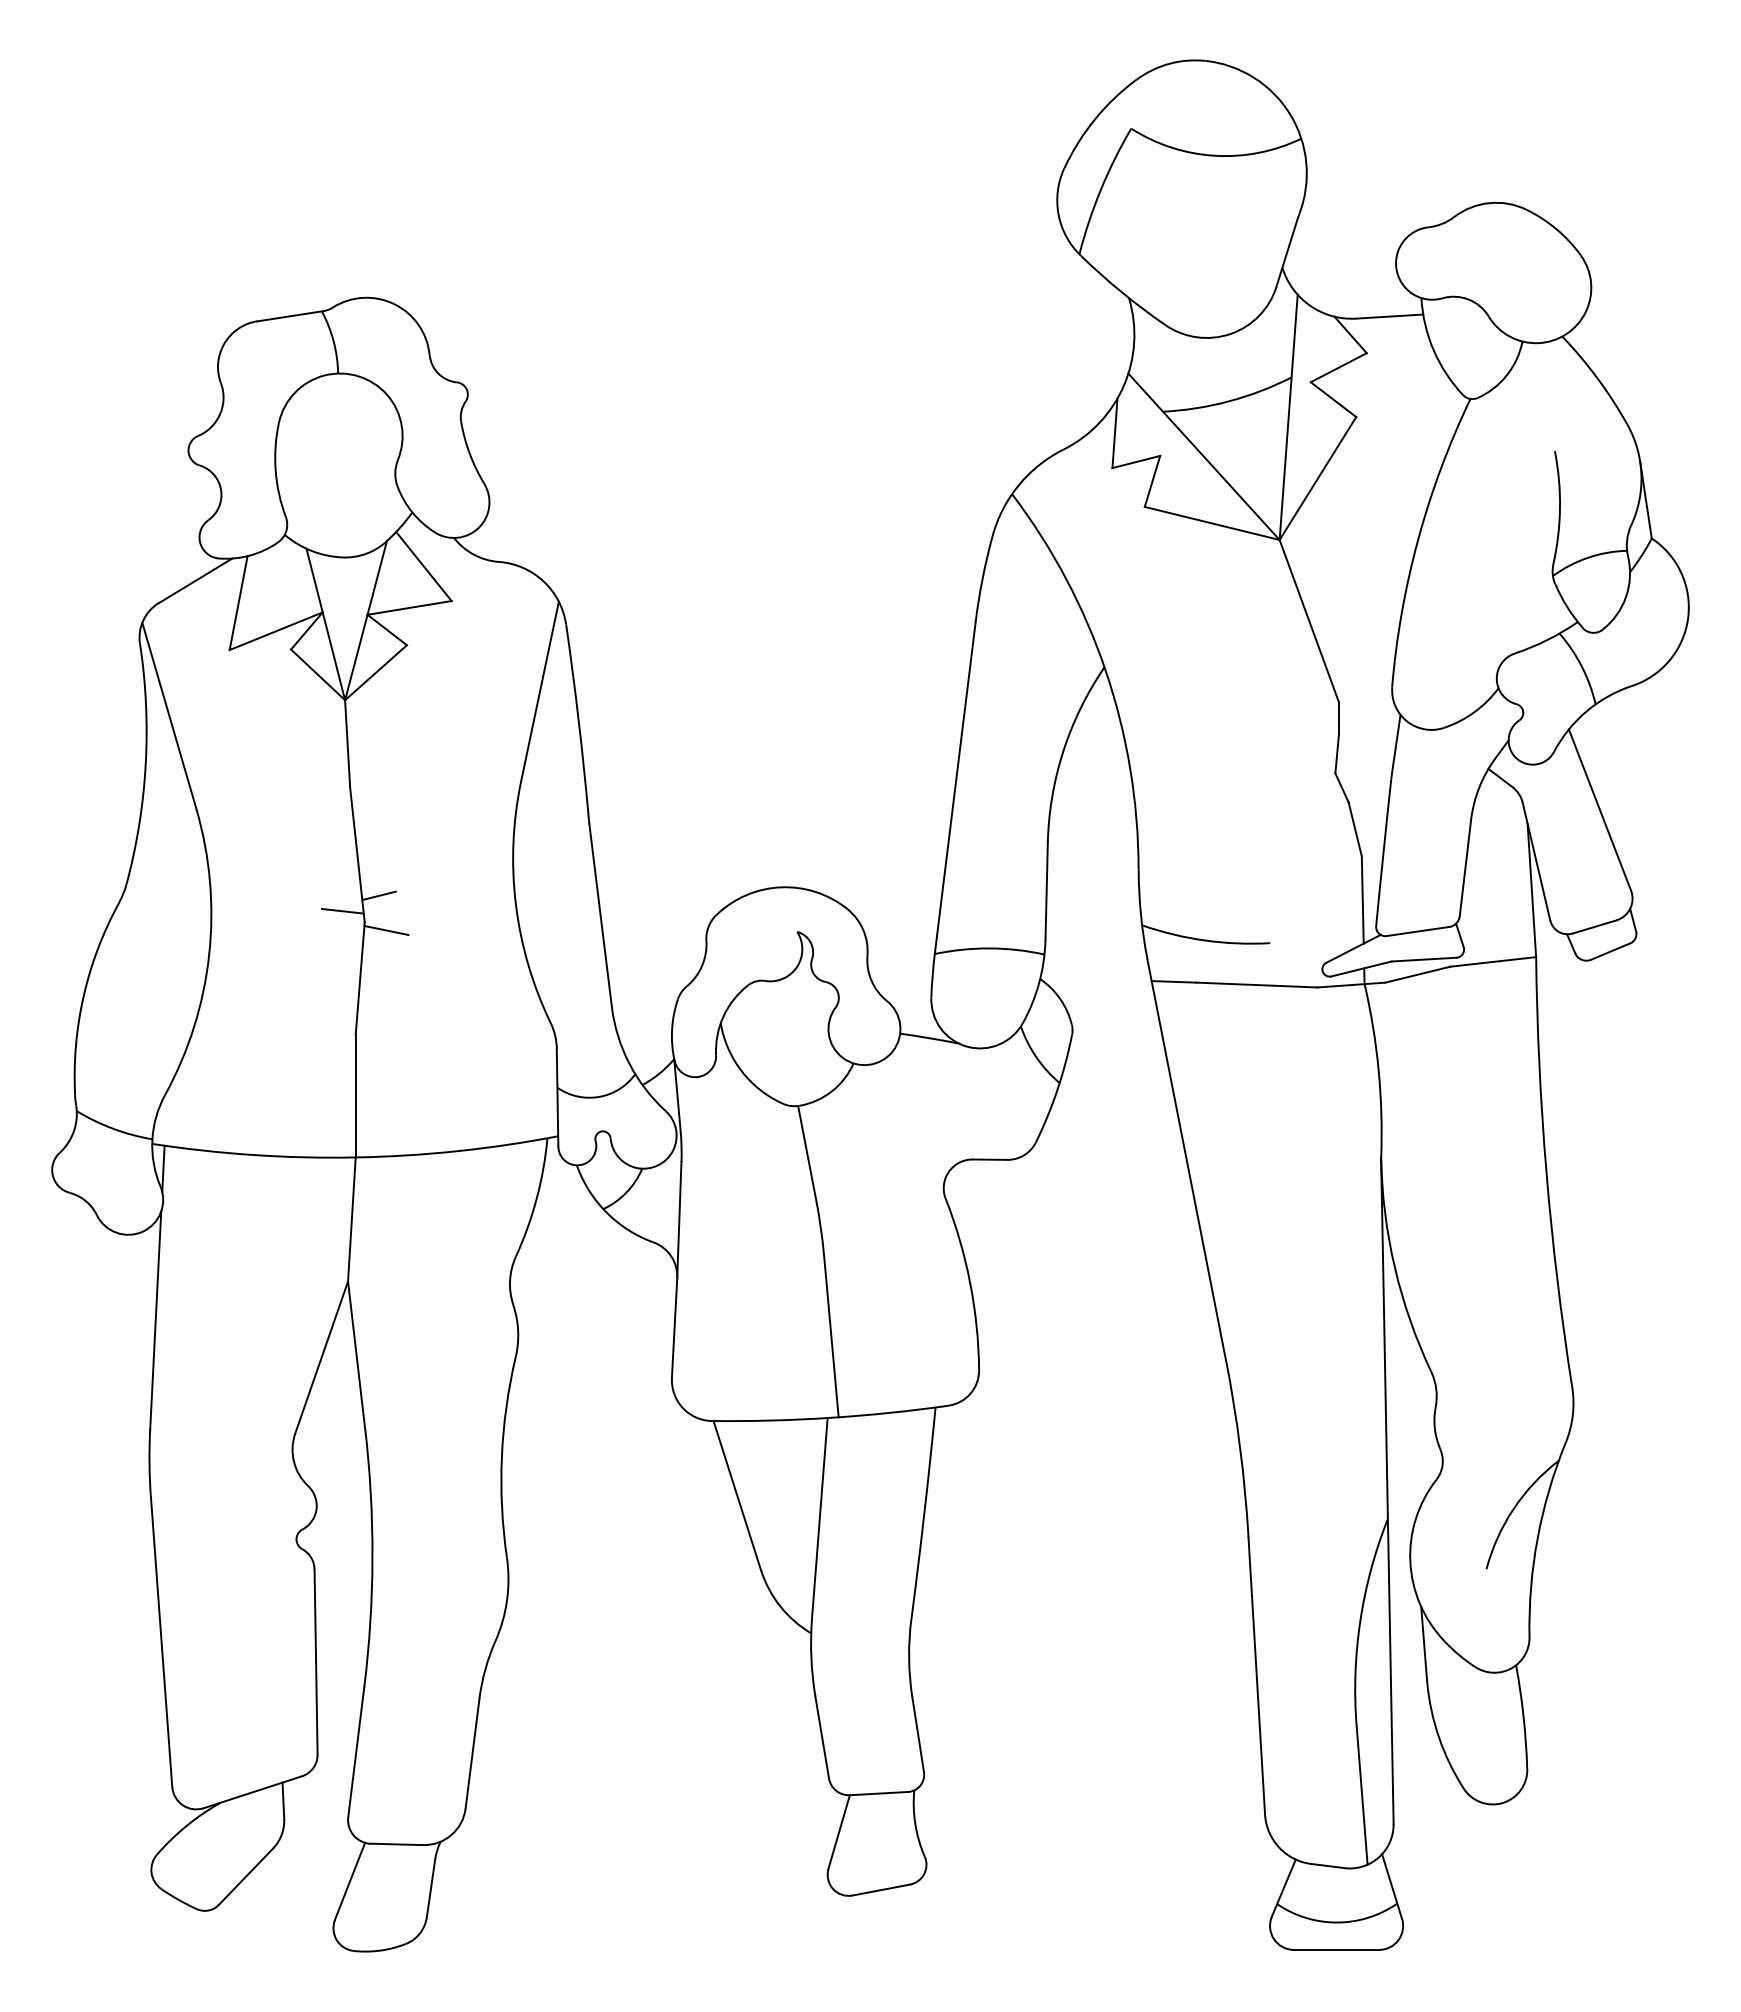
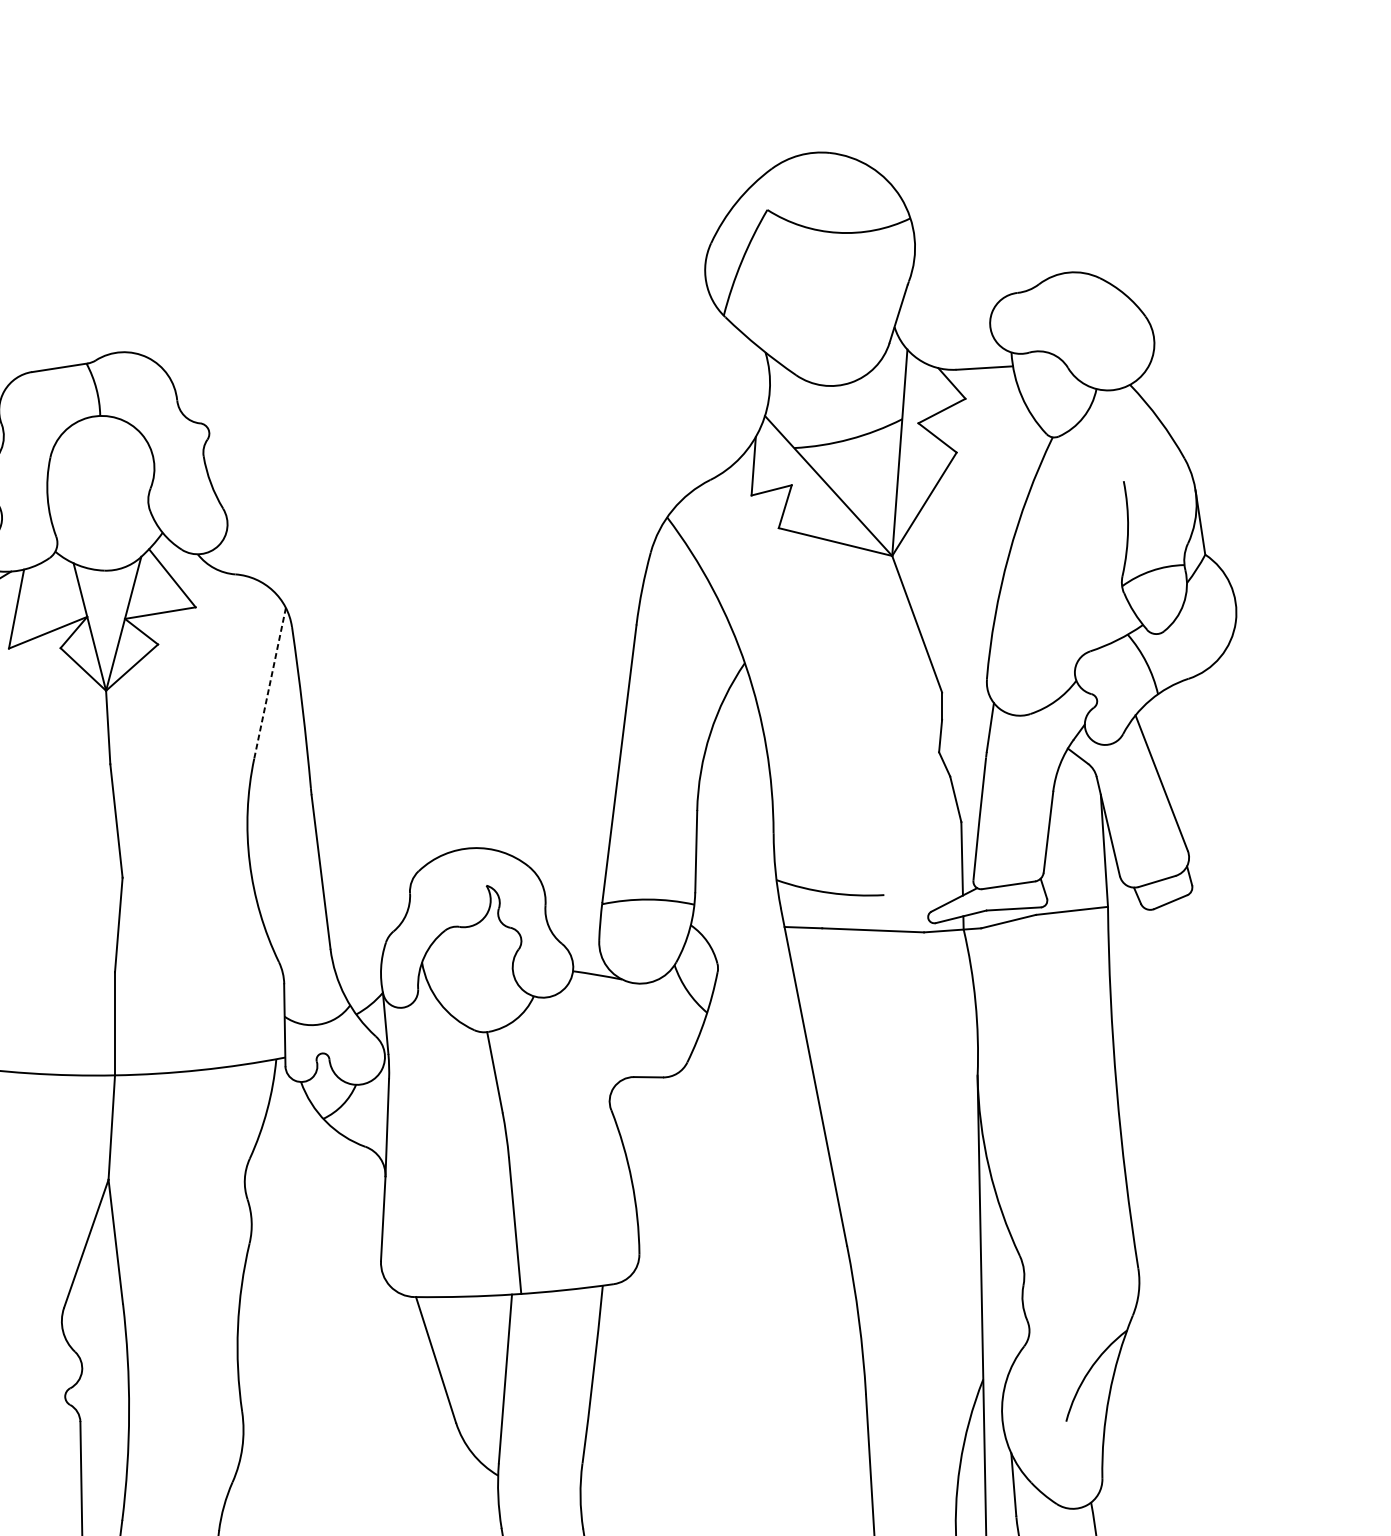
line: (540, 691) -> (270, 683), solid -> dashed
line: (378, 895) -> (134, 855), removed
line: (342, 910) -> (103, 867), removed
line: (386, 930) -> (140, 884), removed

